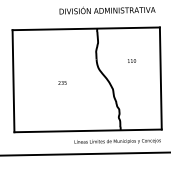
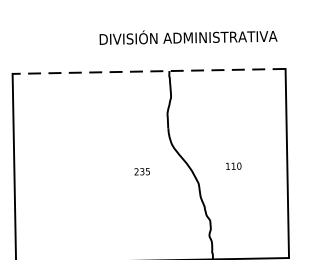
line: (86, 28) -> (149, 70), solid -> dashed
text: (131, 60) -> (232, 165), moved
text: (62, 82) -> (142, 170), moved

